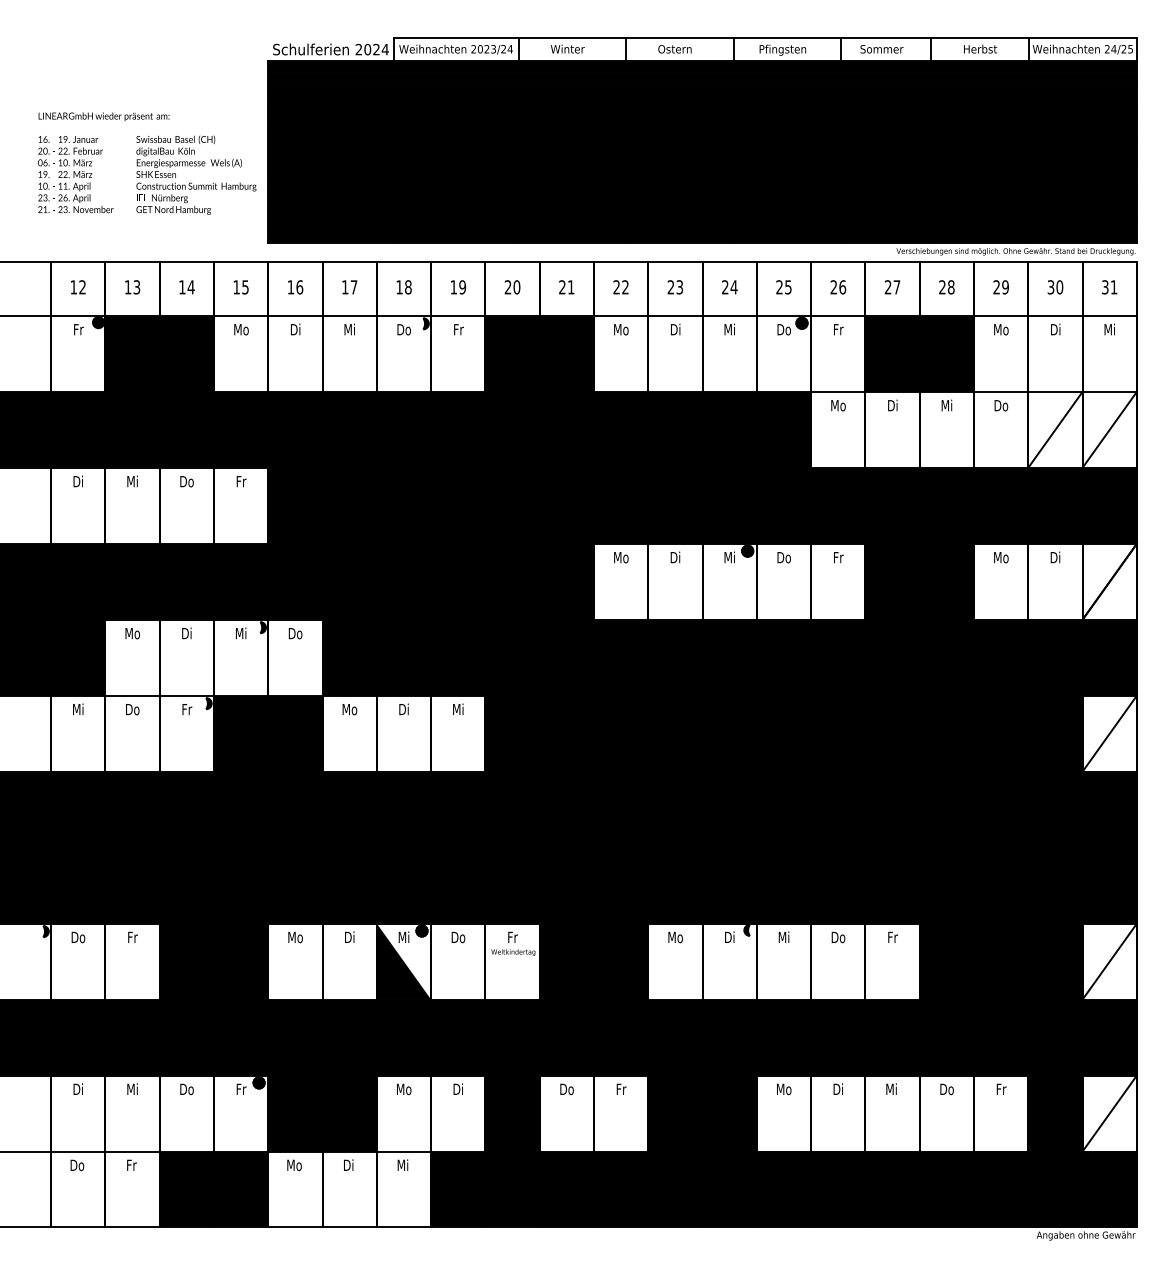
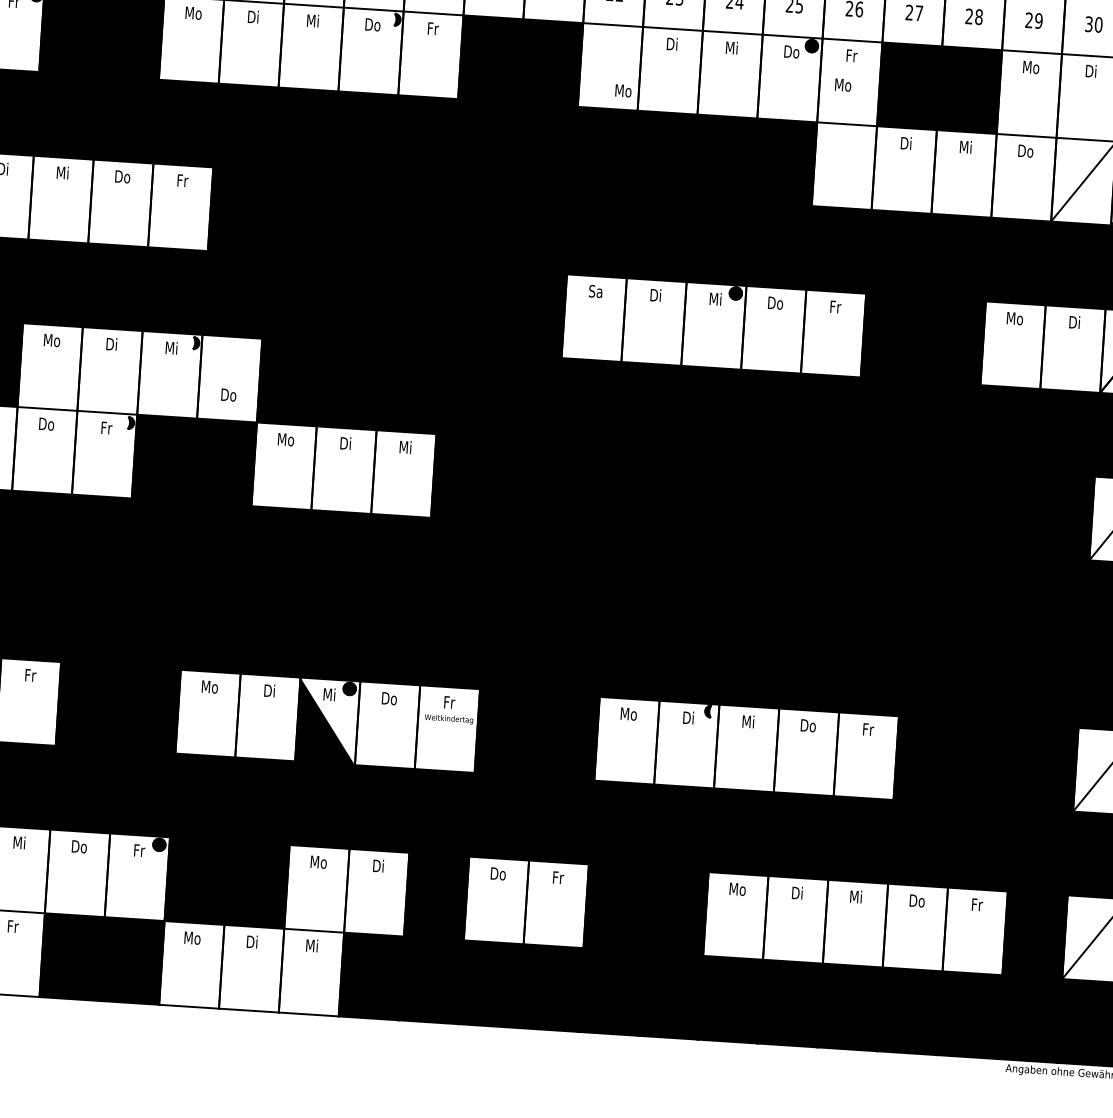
text: (621, 329) -> (623, 90), moved
text: (838, 405) -> (843, 84), moved
text: (621, 557) -> (596, 291), Mo -> Sa
text: (295, 633) -> (228, 394), moved

